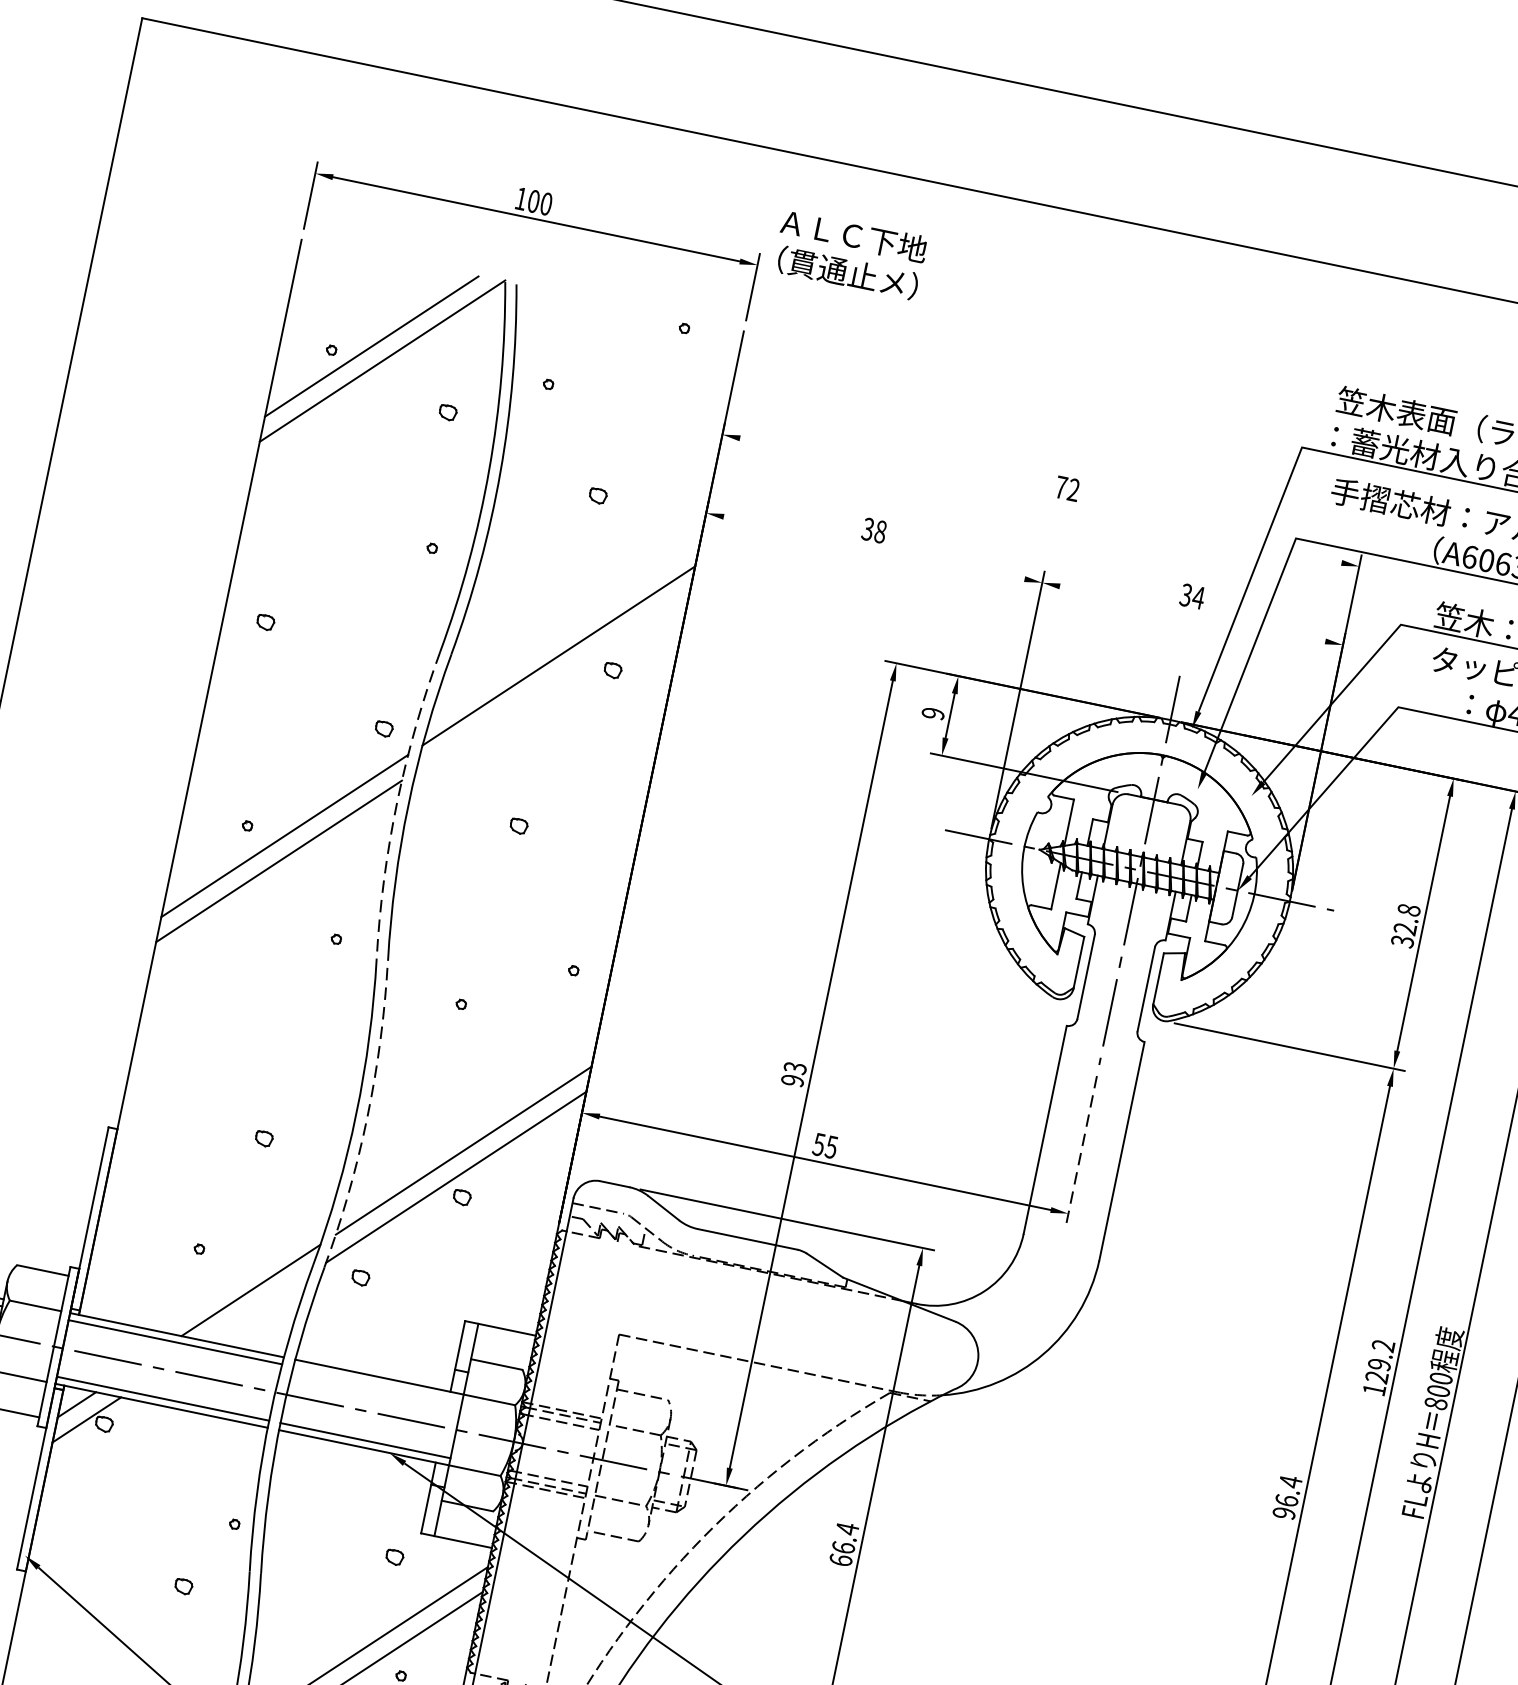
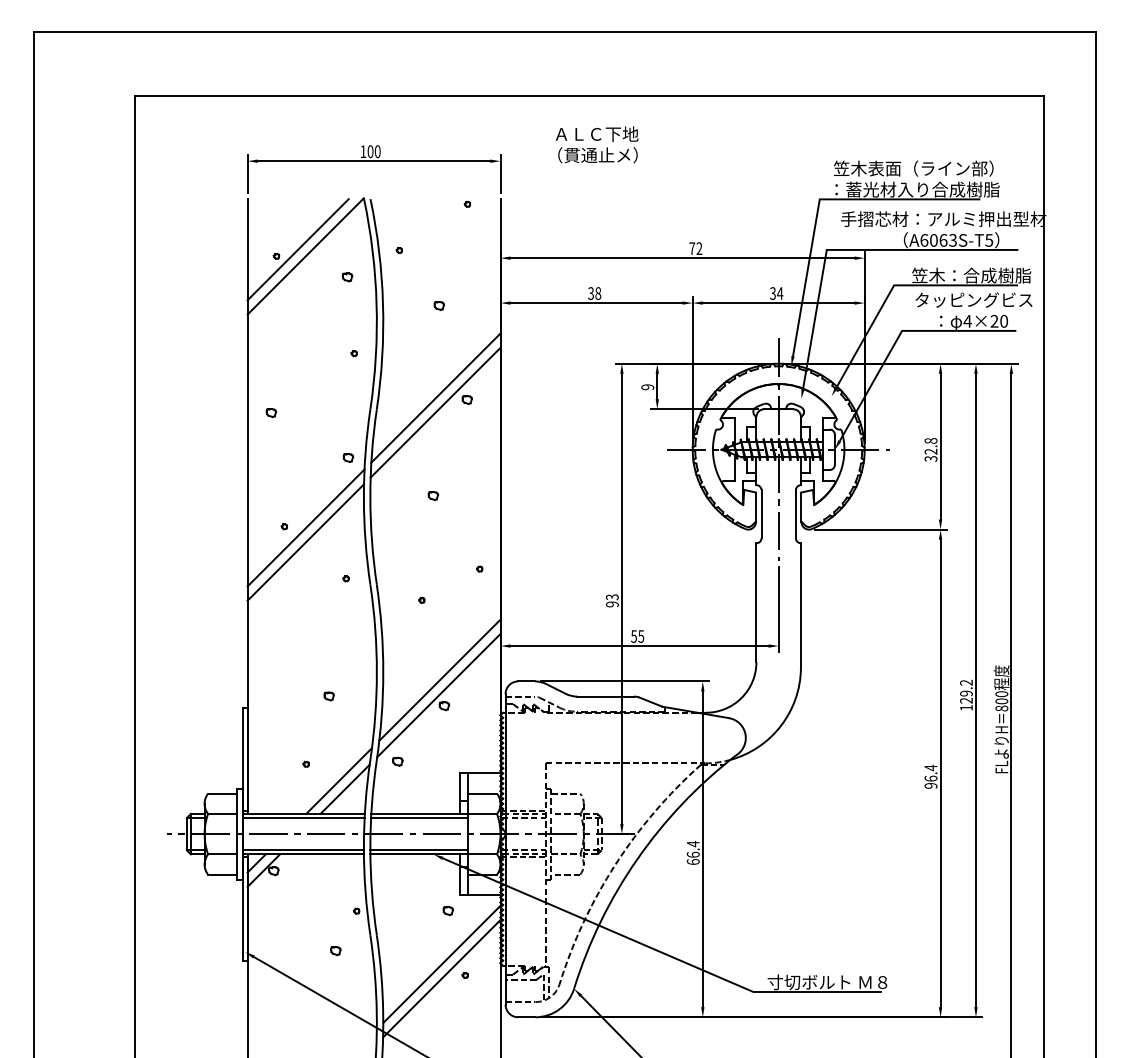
text: (851, 253) -> (597, 144), moved
line: (1040, 501) -> (682, 258), added
line: (873, 548) -> (596, 303), added
line: (1192, 614) -> (778, 303), added
line: (552, 680) -> (435, 412), added
arc: (396, 803) -> (363, 497), dashed -> solid
arc: (367, 1116) -> (383, 672), dashed -> solid
line: (1081, 1149) -> (778, 609), dashed -> solid
line: (257, 1305) -> (344, 788), added
line: (378, 1383) -> (419, 817), added

